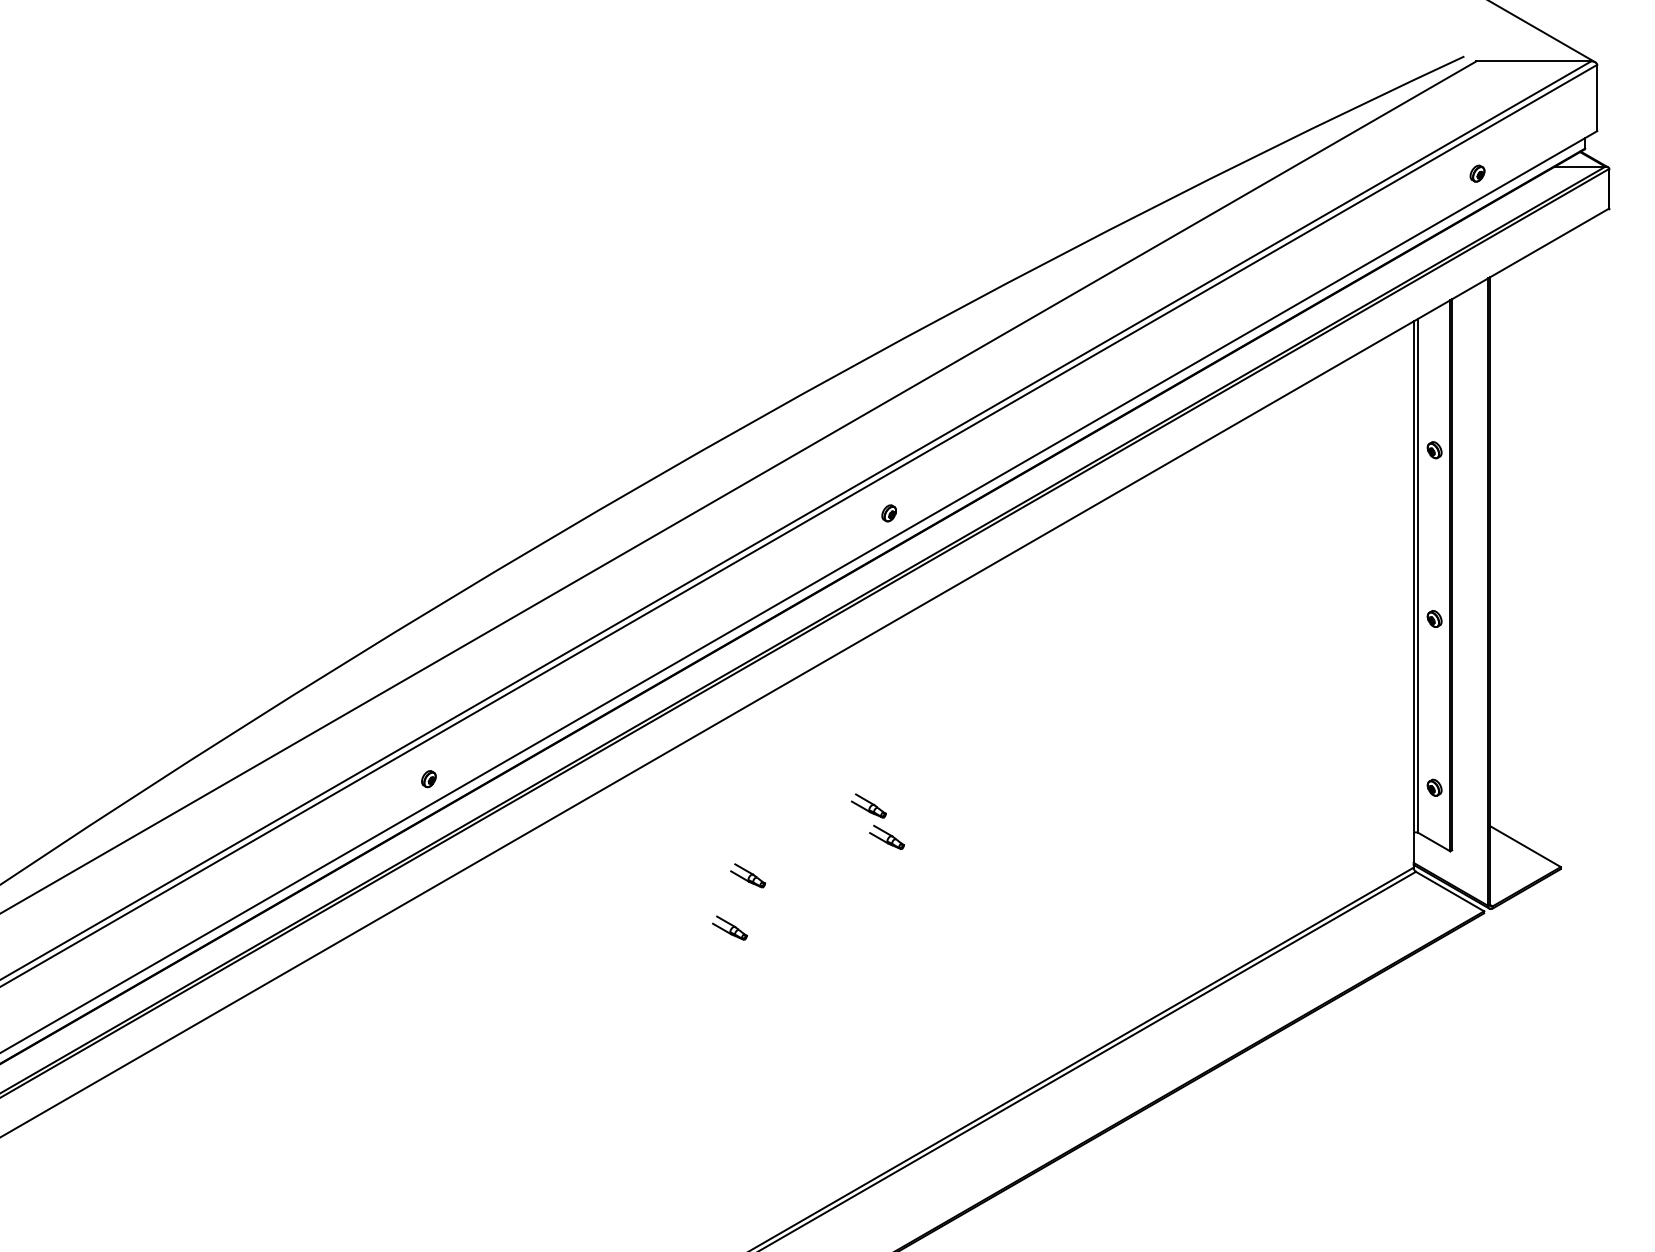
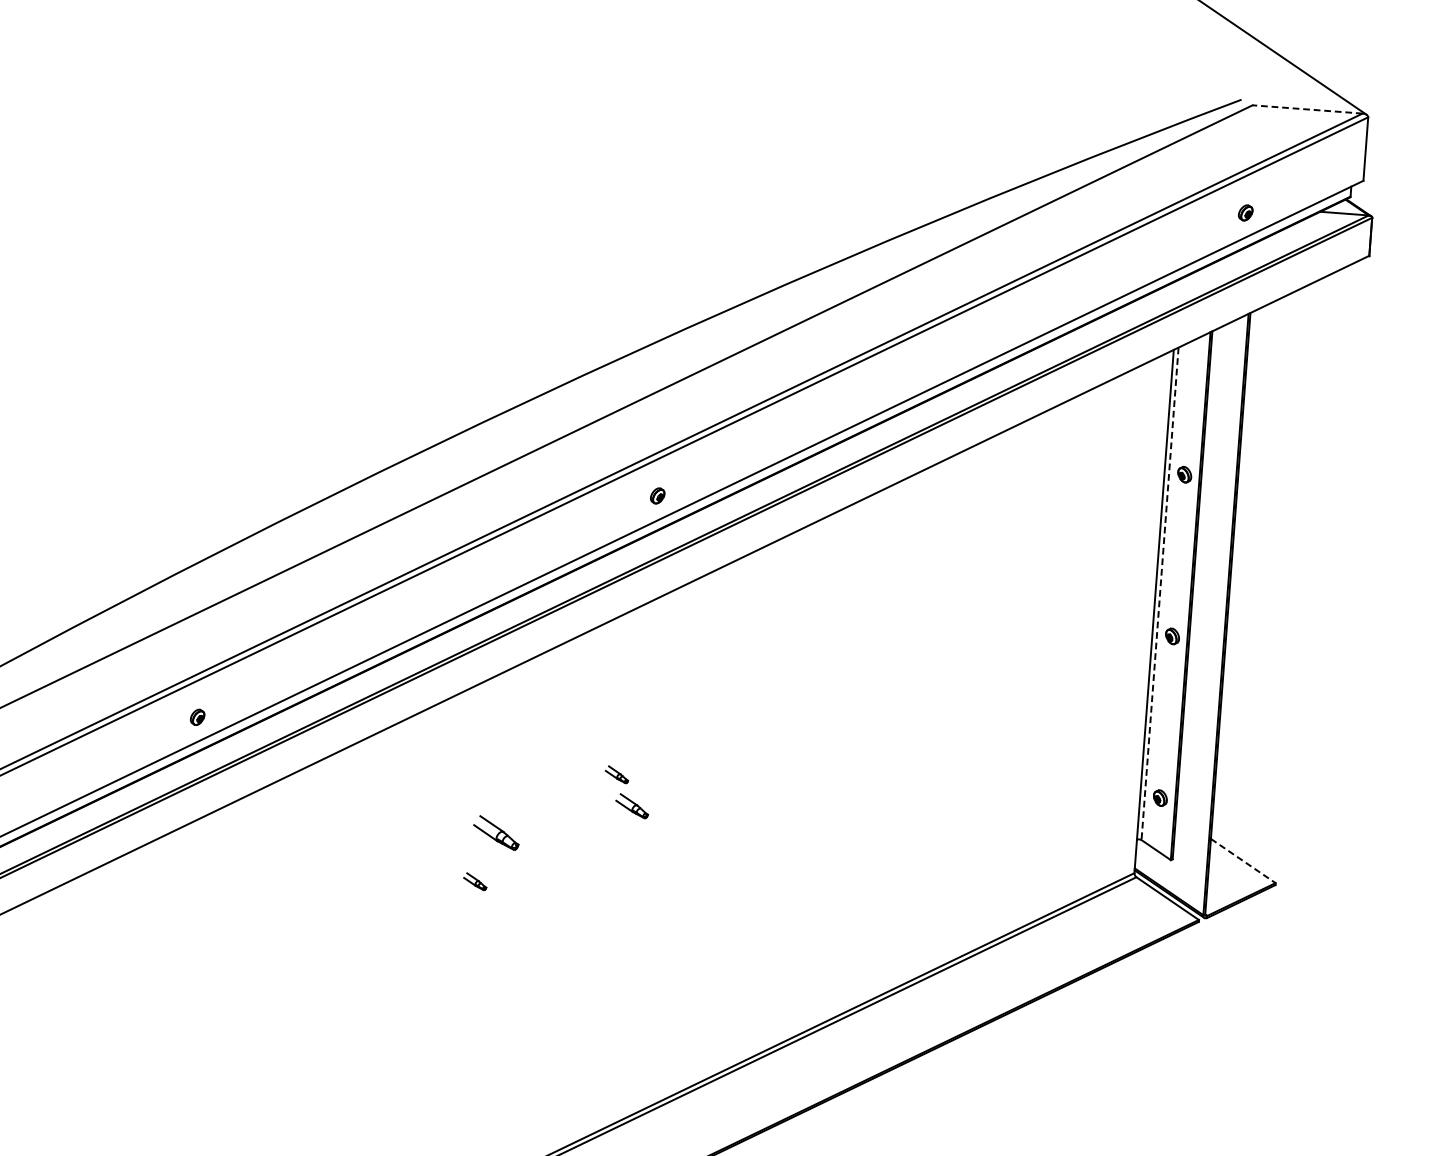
line: (1533, 61) -> (1307, 109), solid -> dashed
line: (1418, 576) -> (1160, 594), solid -> dashed
part: (868, 805) -> (616, 774), size x0.7
line: (1525, 846) -> (1243, 860), solid -> dashed
part: (747, 875) -> (495, 832), size x1.4
part: (729, 927) -> (474, 881), size x0.7

